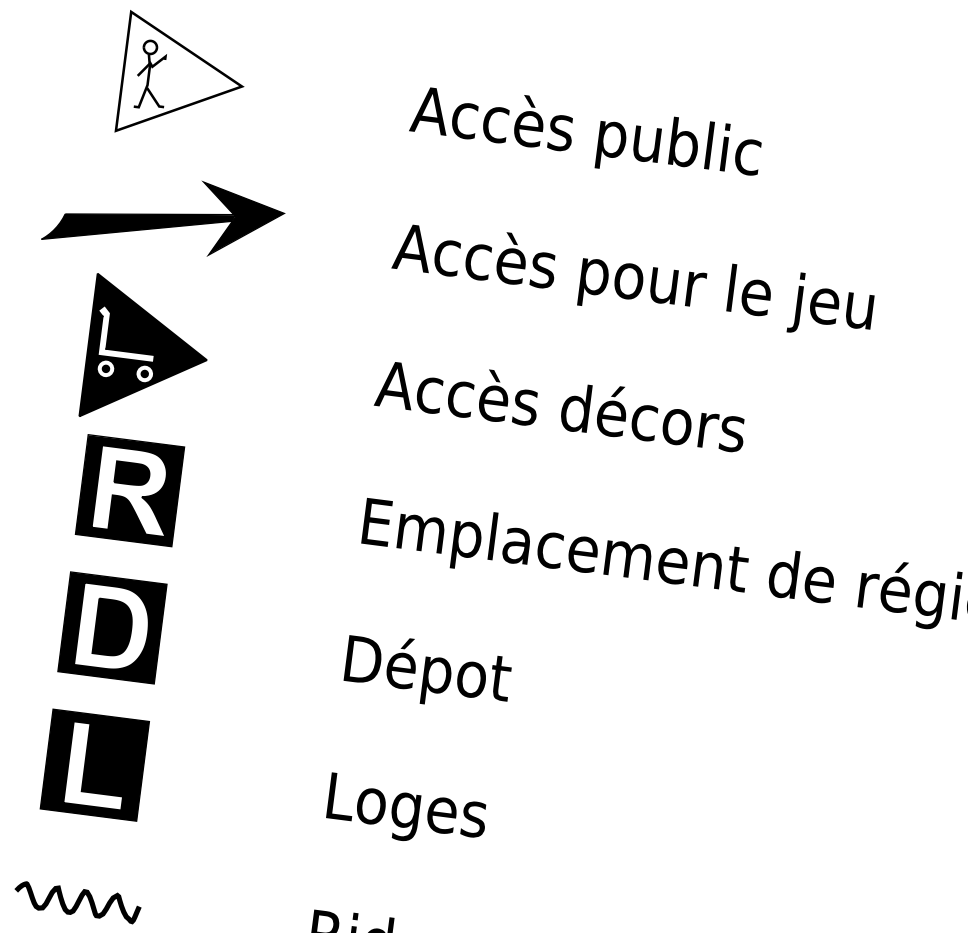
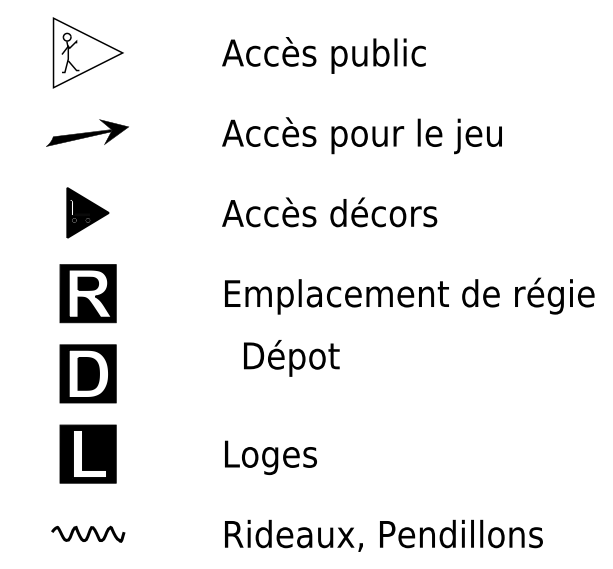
part: (164, 214) -> (87, 132), size x0.6
part: (146, 351) -> (87, 212), size x0.6
text: (427, 672) -> (291, 358), moved

